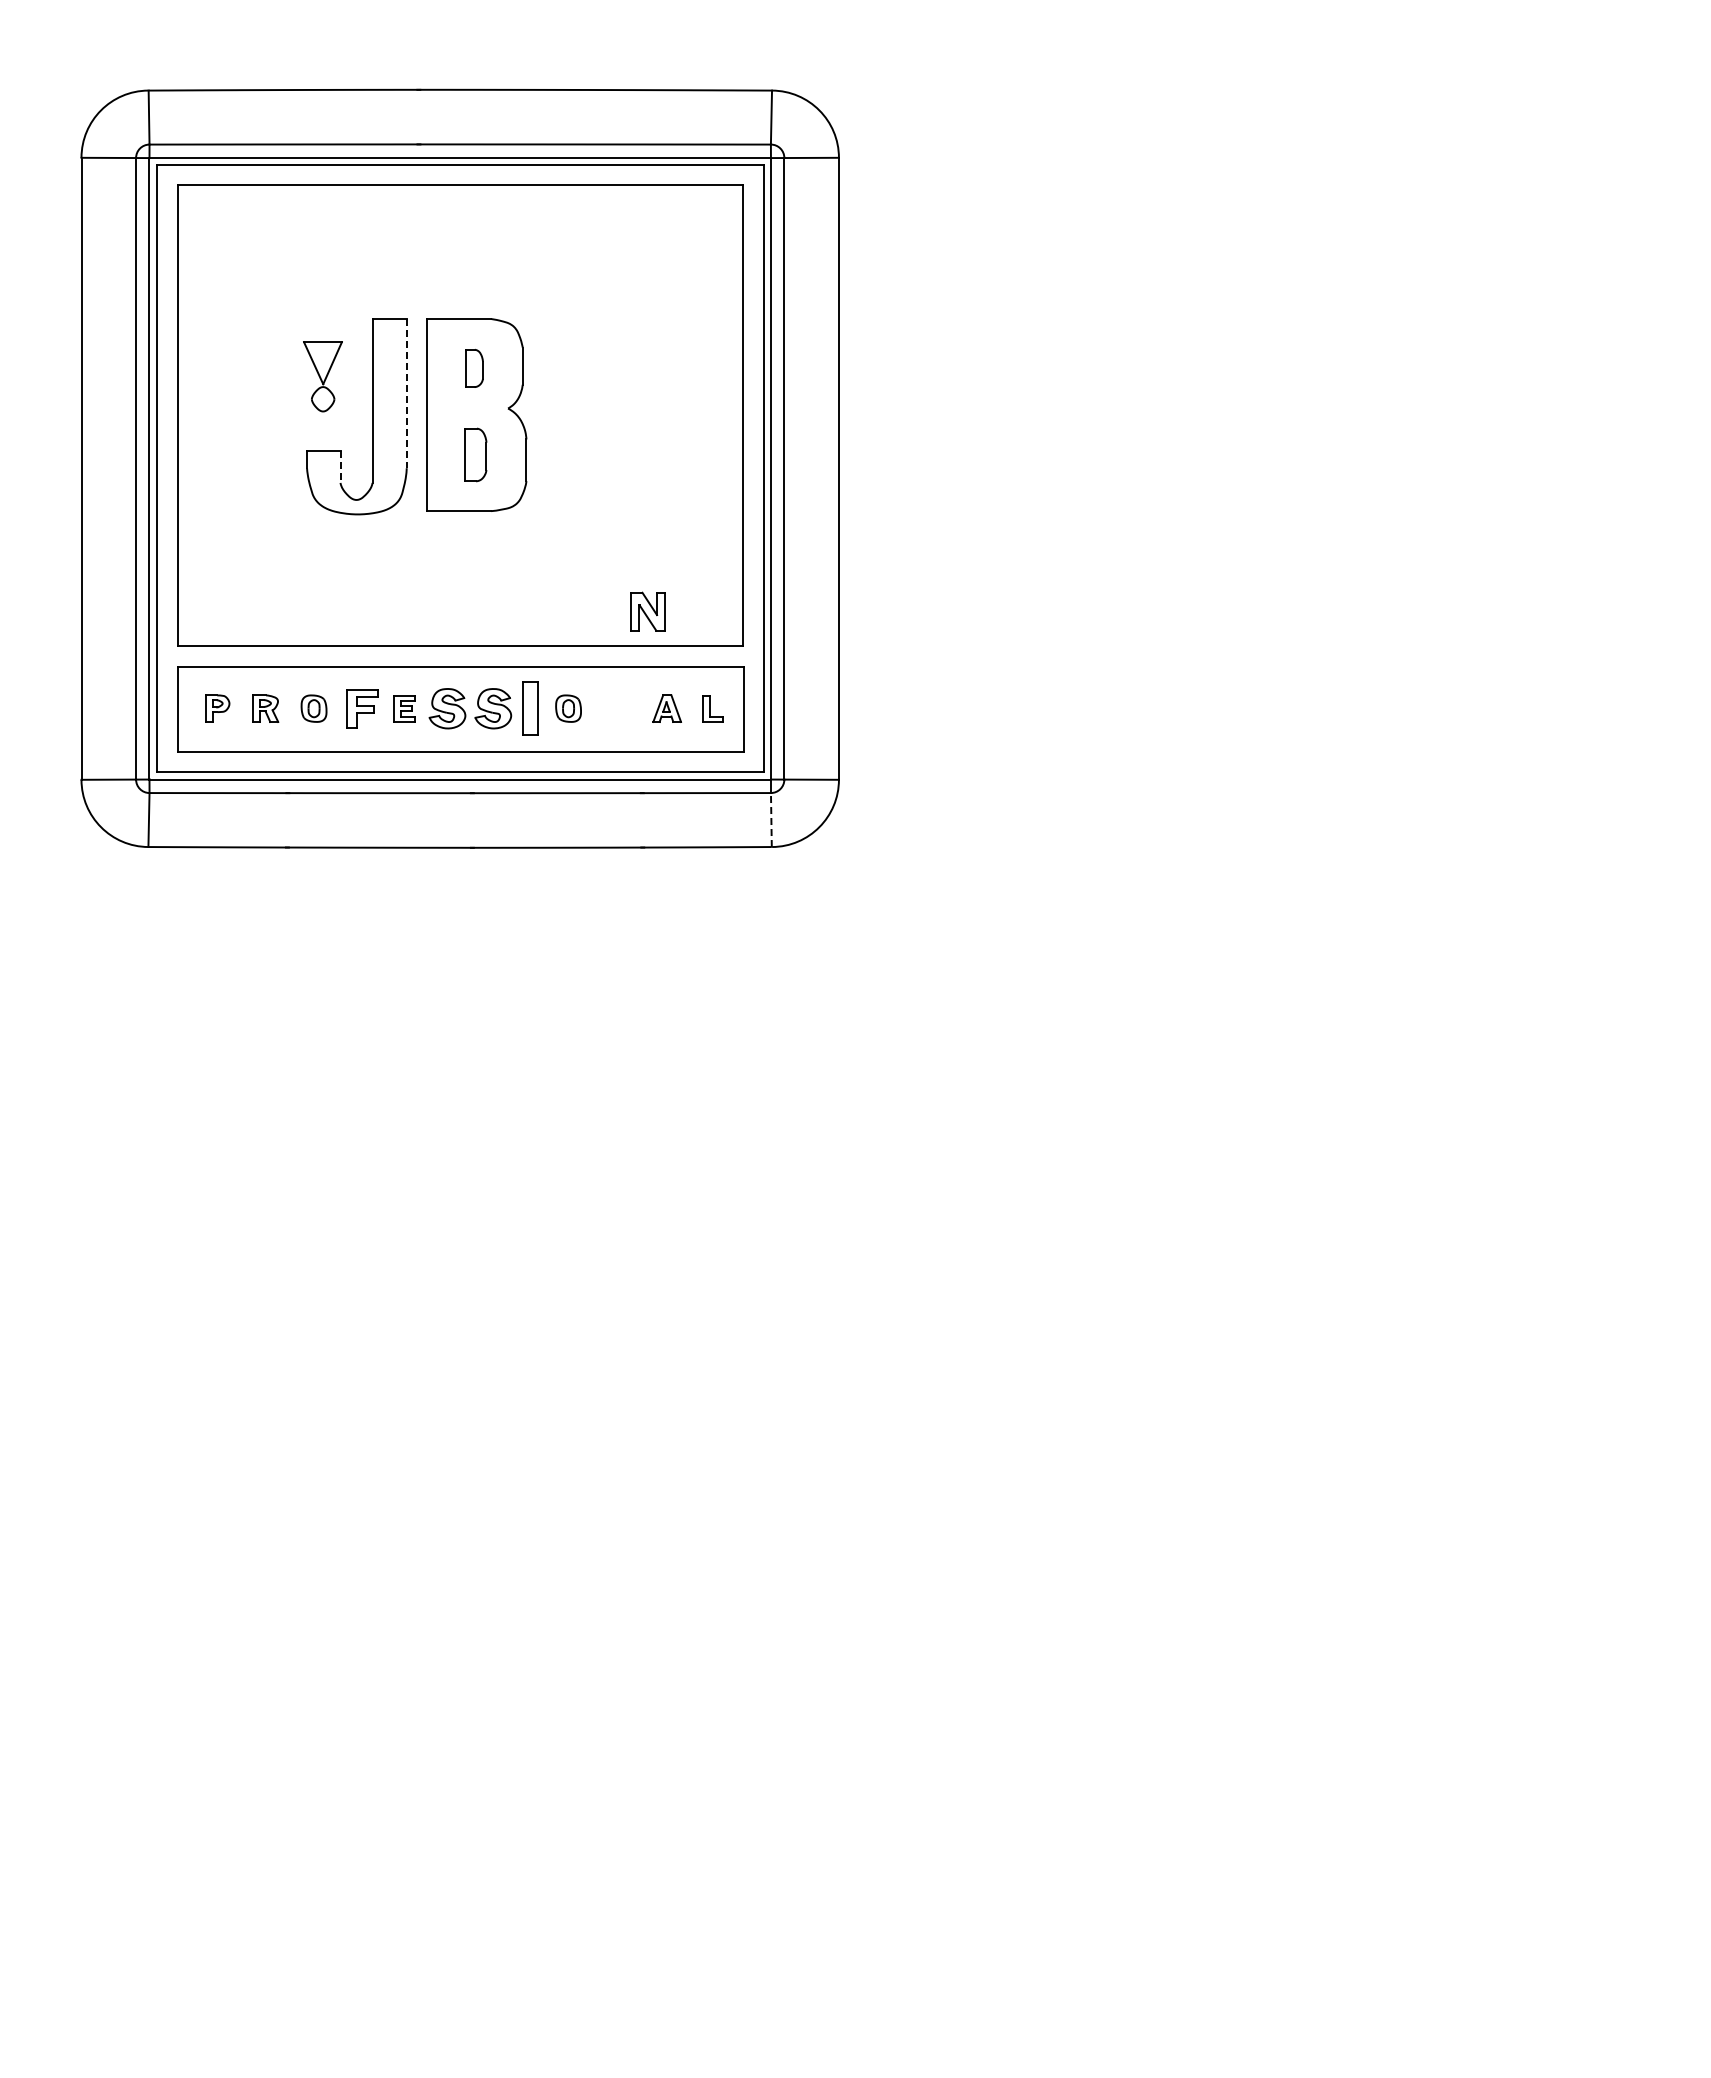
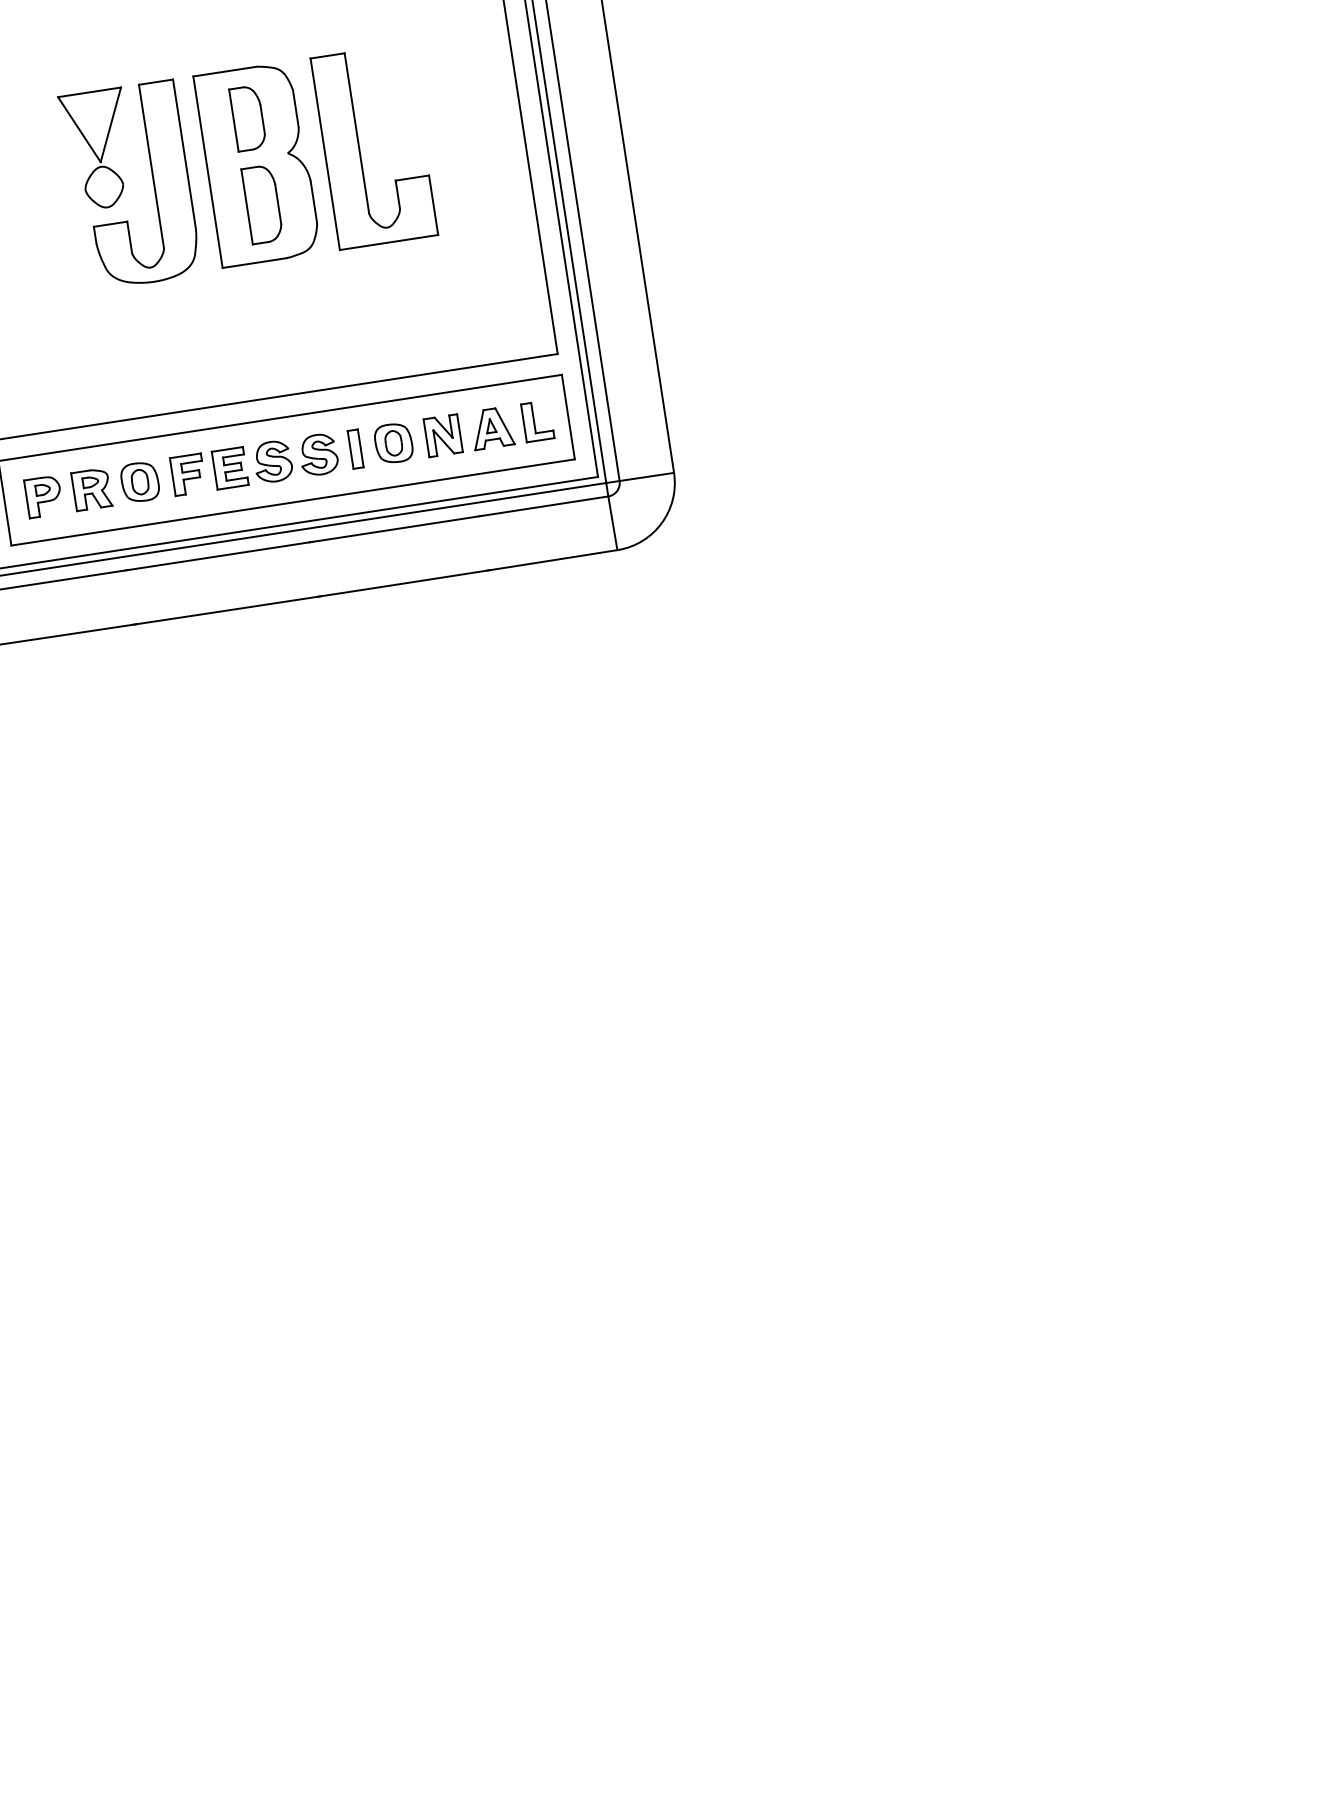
part: (474, 368) -> (248, 118), size x1.67
part: (322, 376) -> (97, 149), size x1.67
line: (406, 393) -> (184, 153), dashed -> solid
part: (579, 414) -> (359, 148), added
part: (475, 454) -> (262, 204), size x1.43
line: (340, 467) -> (129, 237), dashed -> solid
part: (647, 611) -> (442, 435), moved
part: (217, 708) -> (43, 496), size x1.43
part: (265, 708) -> (91, 489), size x1.43
part: (313, 708) -> (139, 481), size x1.43
part: (404, 708) -> (230, 468), size x1.43
part: (529, 708) -> (354, 449), size x0.71
part: (568, 708) -> (393, 443), size x1.43
part: (666, 708) -> (491, 428), size x1.43
part: (712, 708) -> (537, 421), size x1.43
line: (771, 820) -> (613, 523), dashed -> solid

